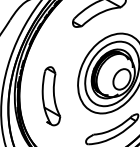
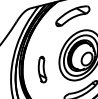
part: (51, 95) -> (42, 69), size x0.7

